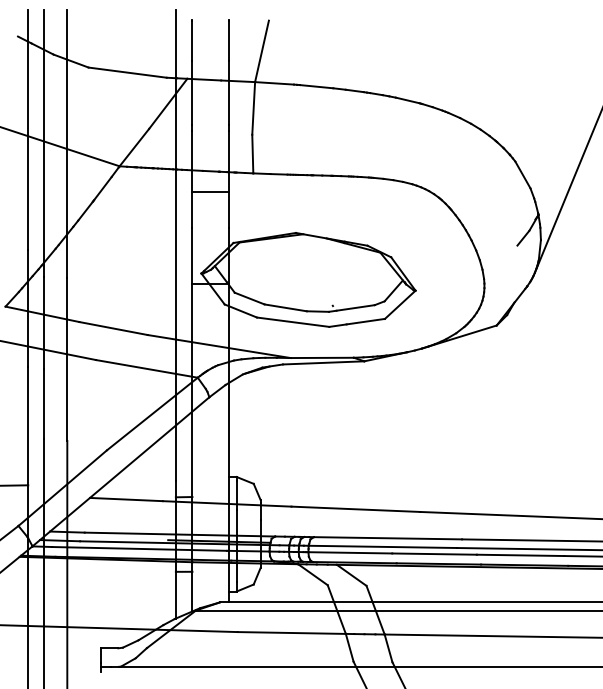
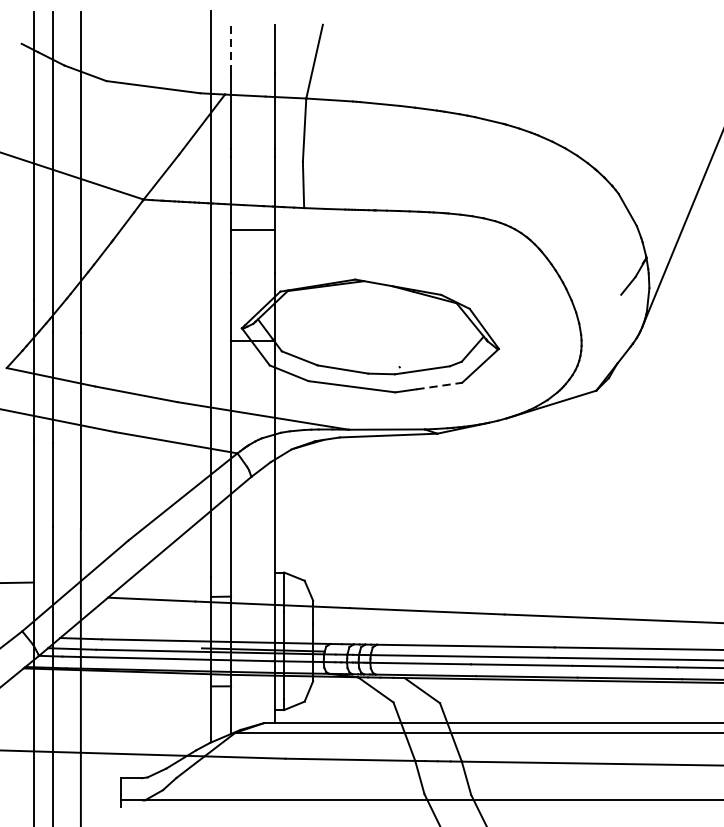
line: (192, 40) -> (231, 48), solid -> dashed
line: (366, 321) -> (440, 385), solid -> dashed

